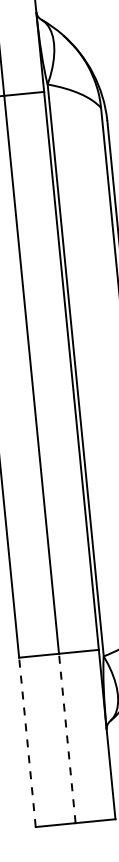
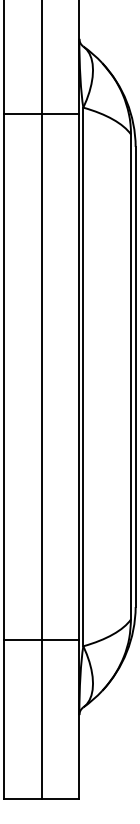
line: (66, 738) -> (41, 719), dashed -> solid
line: (27, 742) -> (4, 719), dashed -> solid

